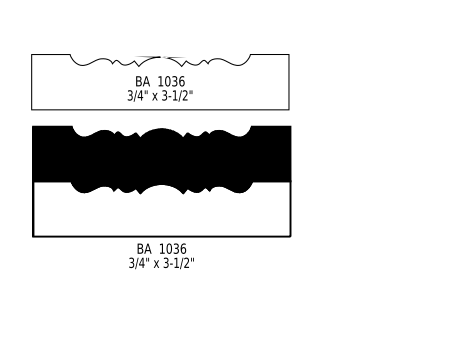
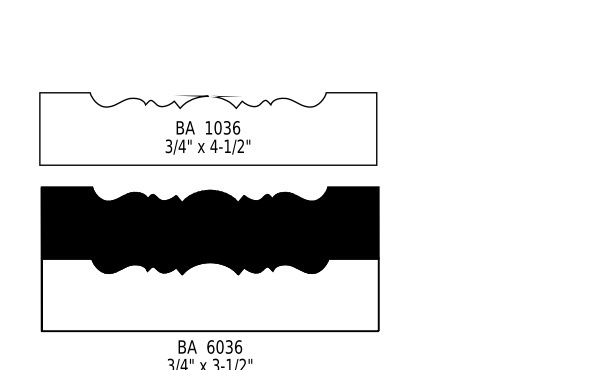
text: (164, 95) -> (213, 146), 3-1/2" -> 4-1/2"
text: (161, 248) -> (209, 346), 1036 -> 6036

